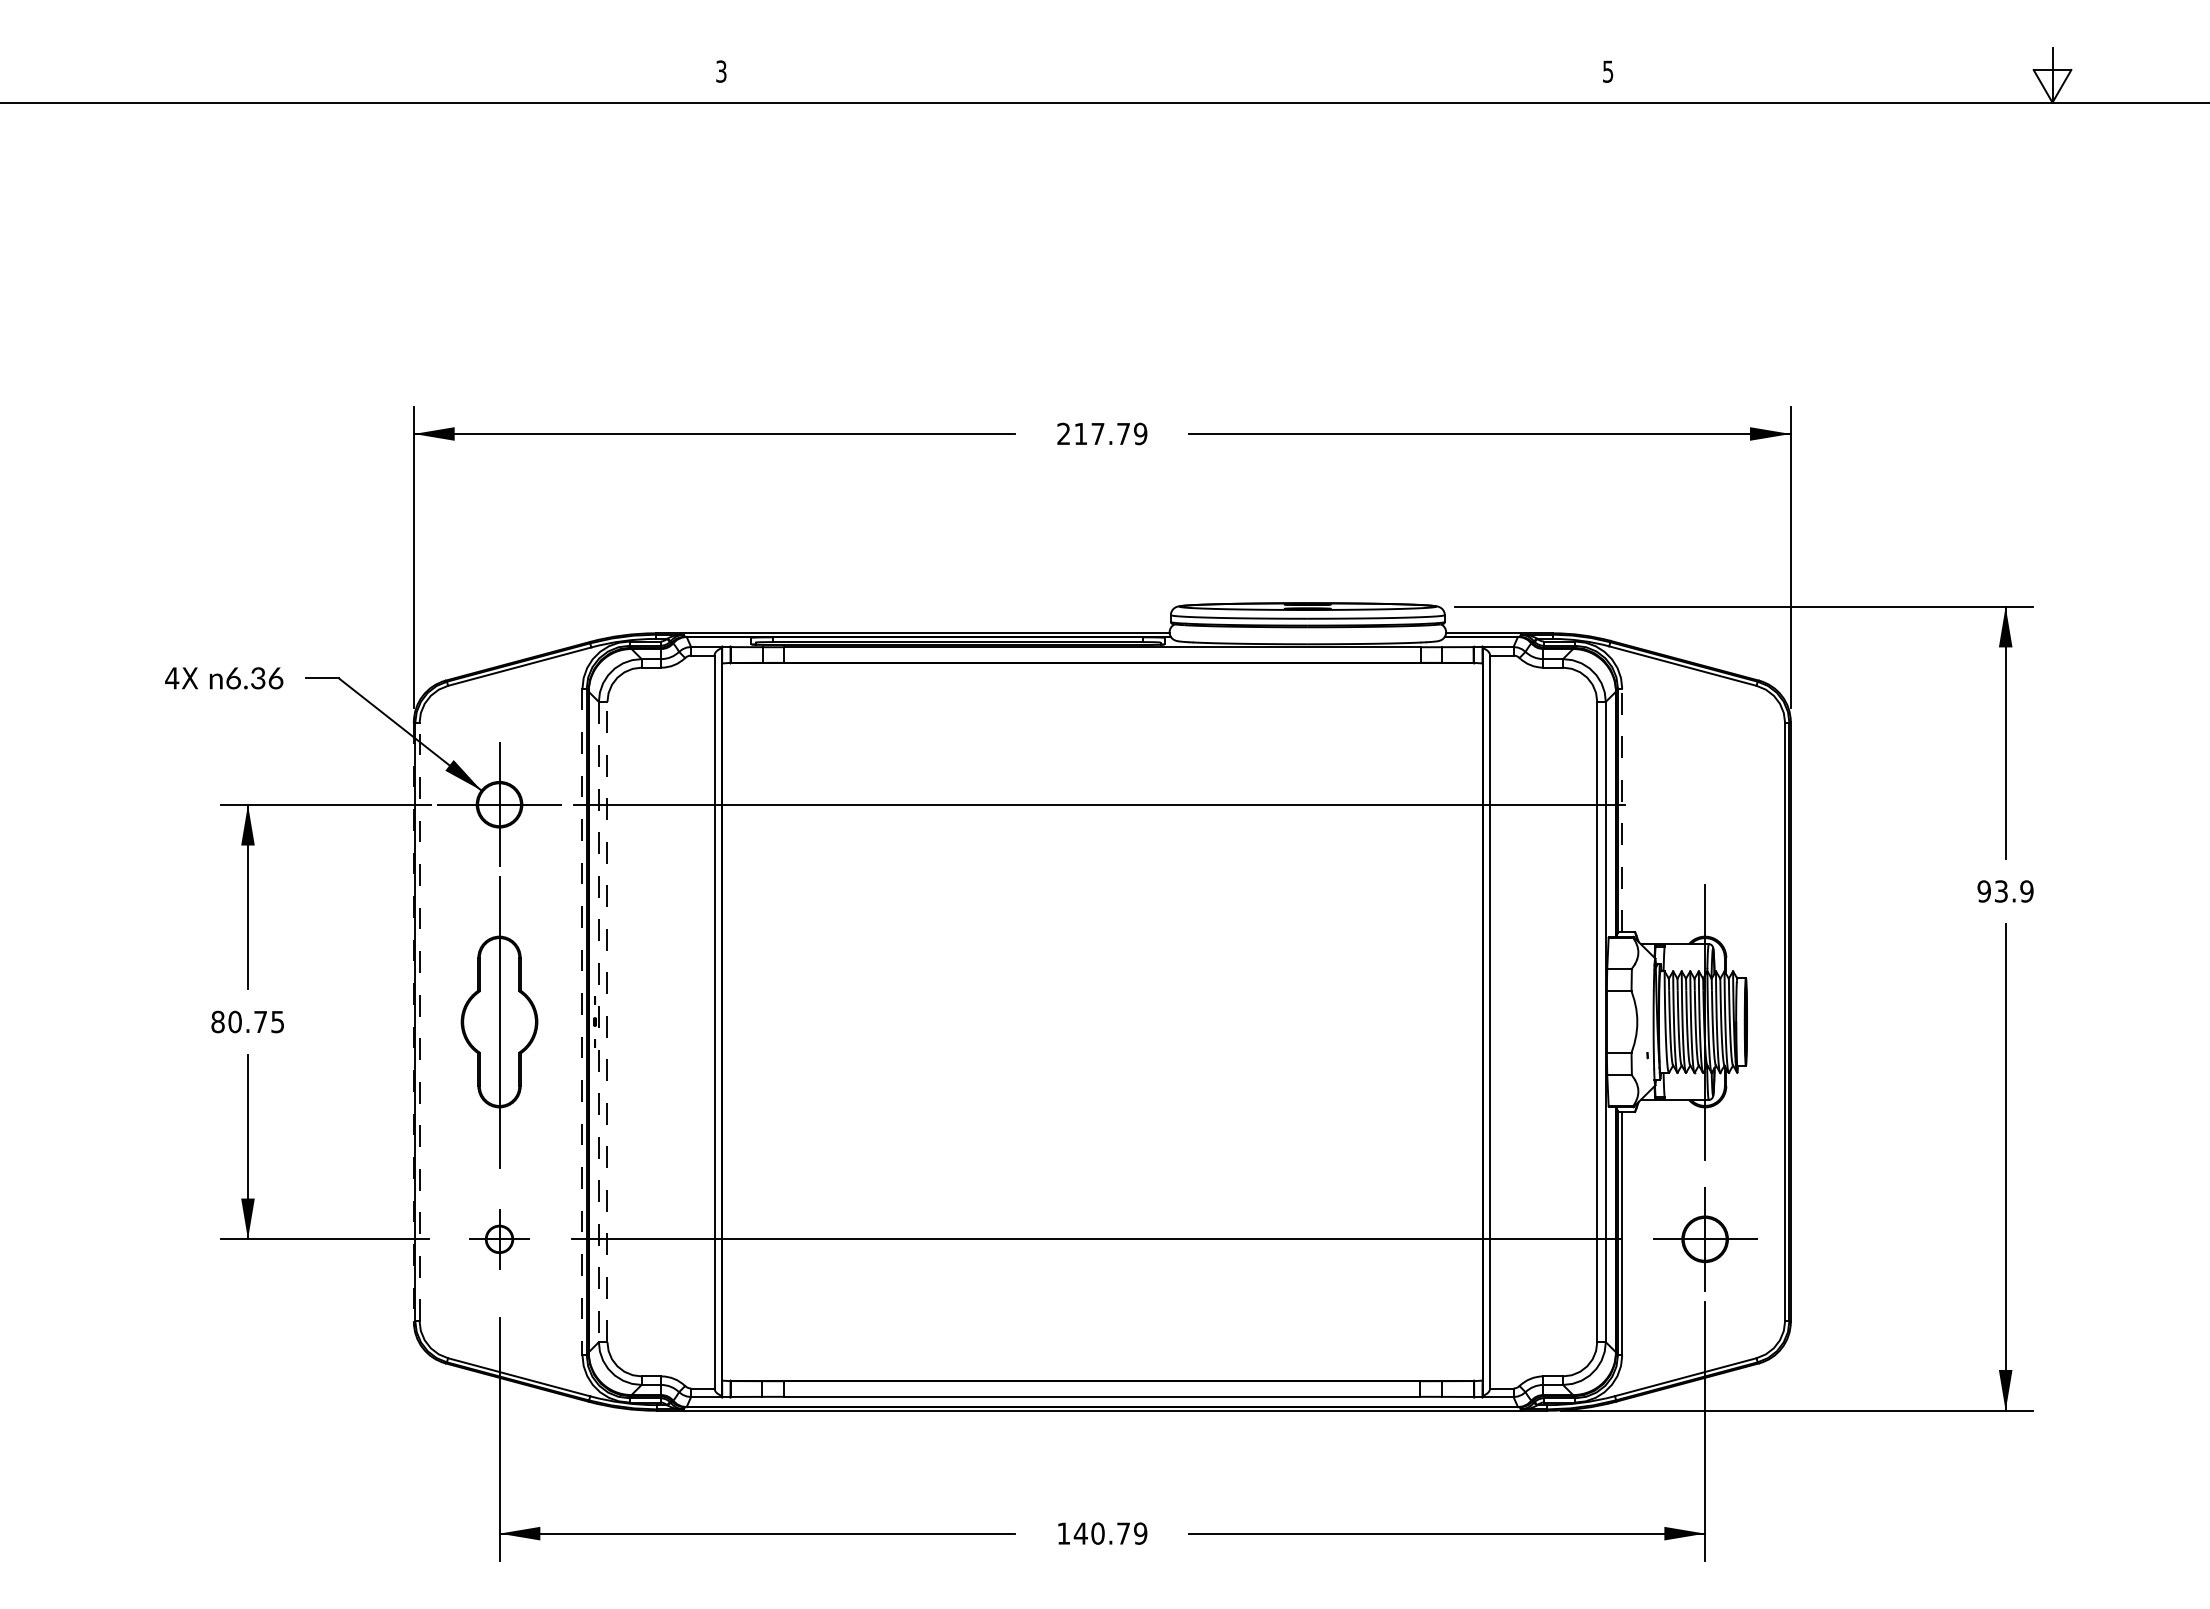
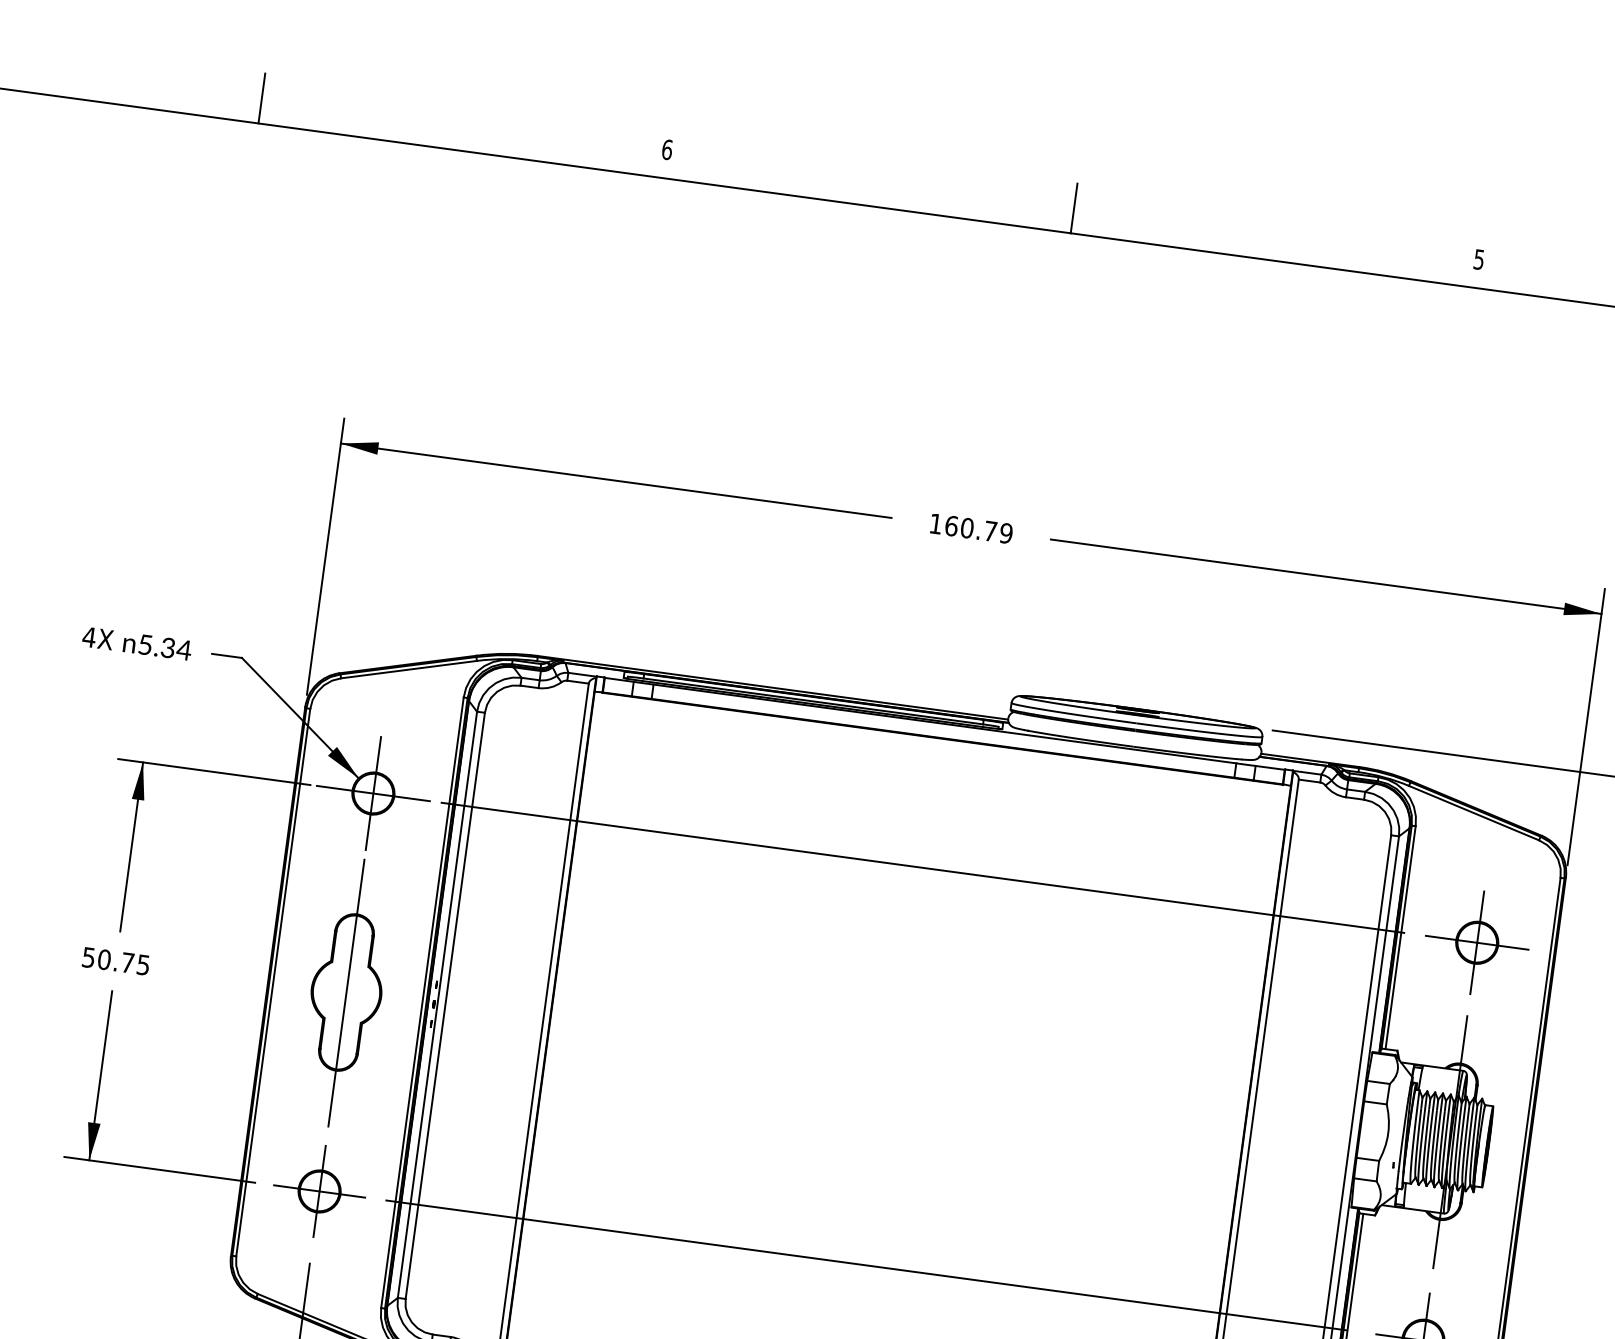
text: (721, 71) -> (667, 149), 3 -> 6
line: (279, 75) -> (262, 98), added
line: (1166, 75) -> (1074, 208), added
text: (1080, 433) -> (951, 525), 217.79 -> 160.79
text: (254, 678) -> (164, 647), 6.36 -> 5.34
part: (1704, 804) -> (1476, 942), added
line: (1622, 810) -> (1400, 937), dashed -> solid
text: (217, 1021) -> (88, 957), 80.75 -> 50.75
line: (607, 1021) -> (445, 1005), dashed -> solid
line: (413, 1022) -> (267, 982), dashed -> solid
line: (419, 1022) -> (273, 983), dashed -> solid
line: (582, 1022) -> (422, 1003), dashed -> solid
line: (598, 1022) -> (437, 1005), dashed -> solid
part: (499, 1239) -> (319, 1191), size x1.67

